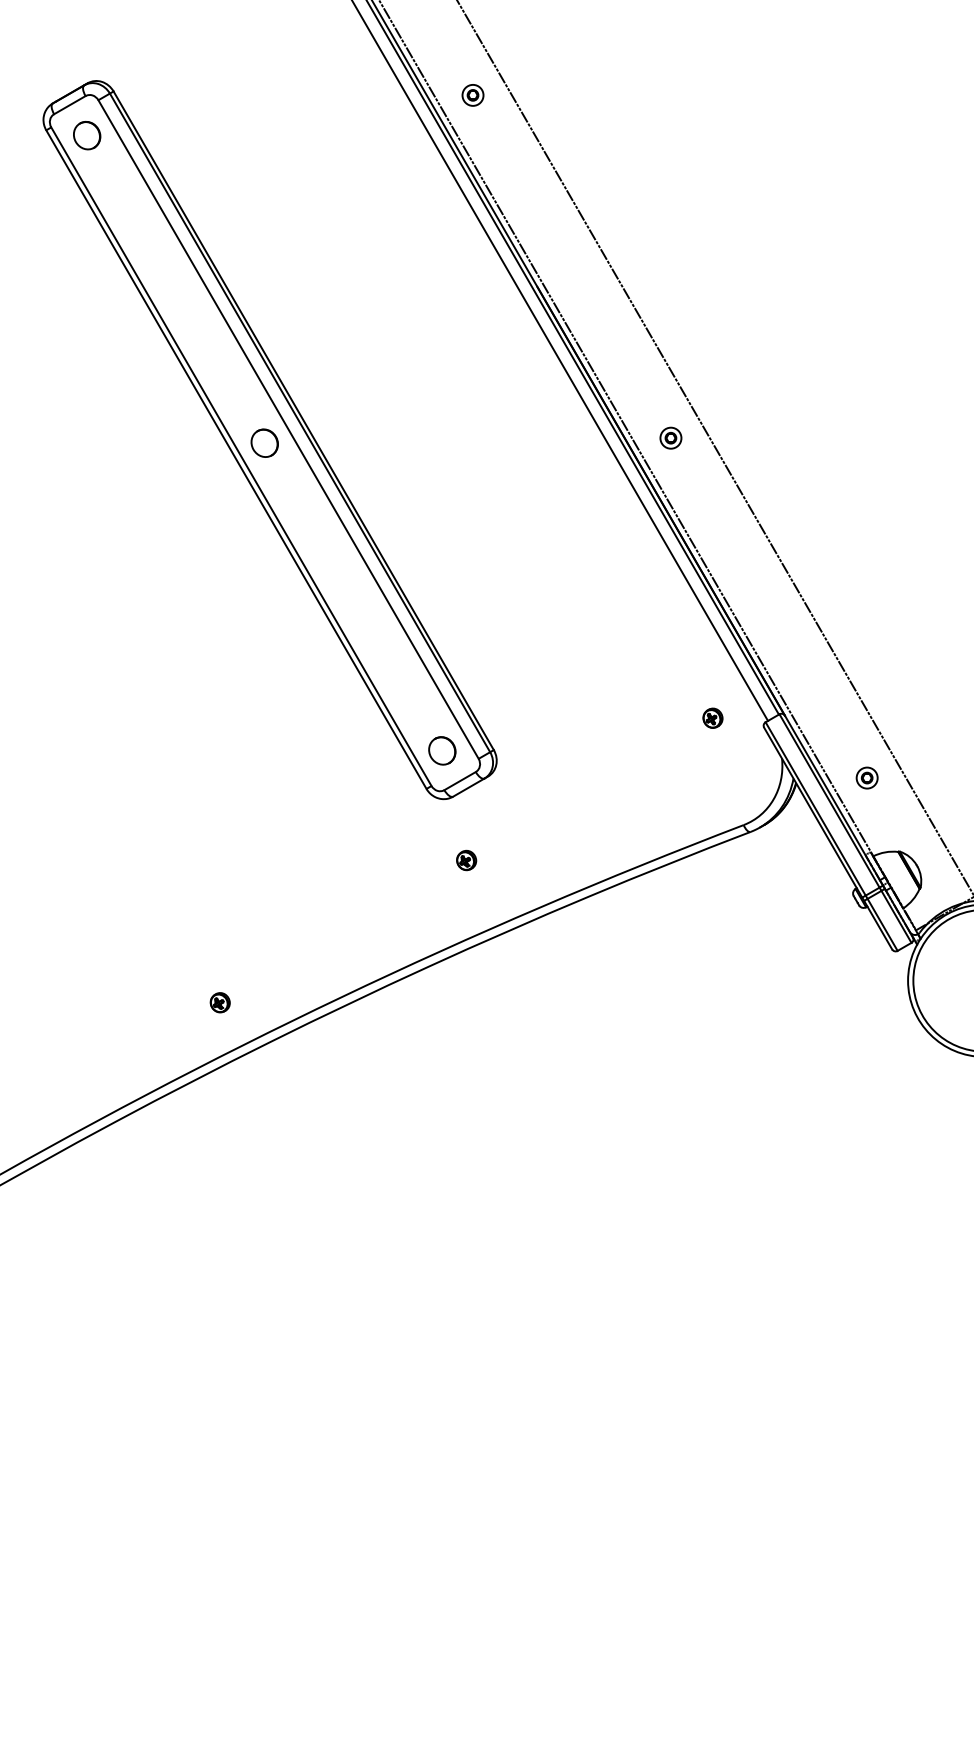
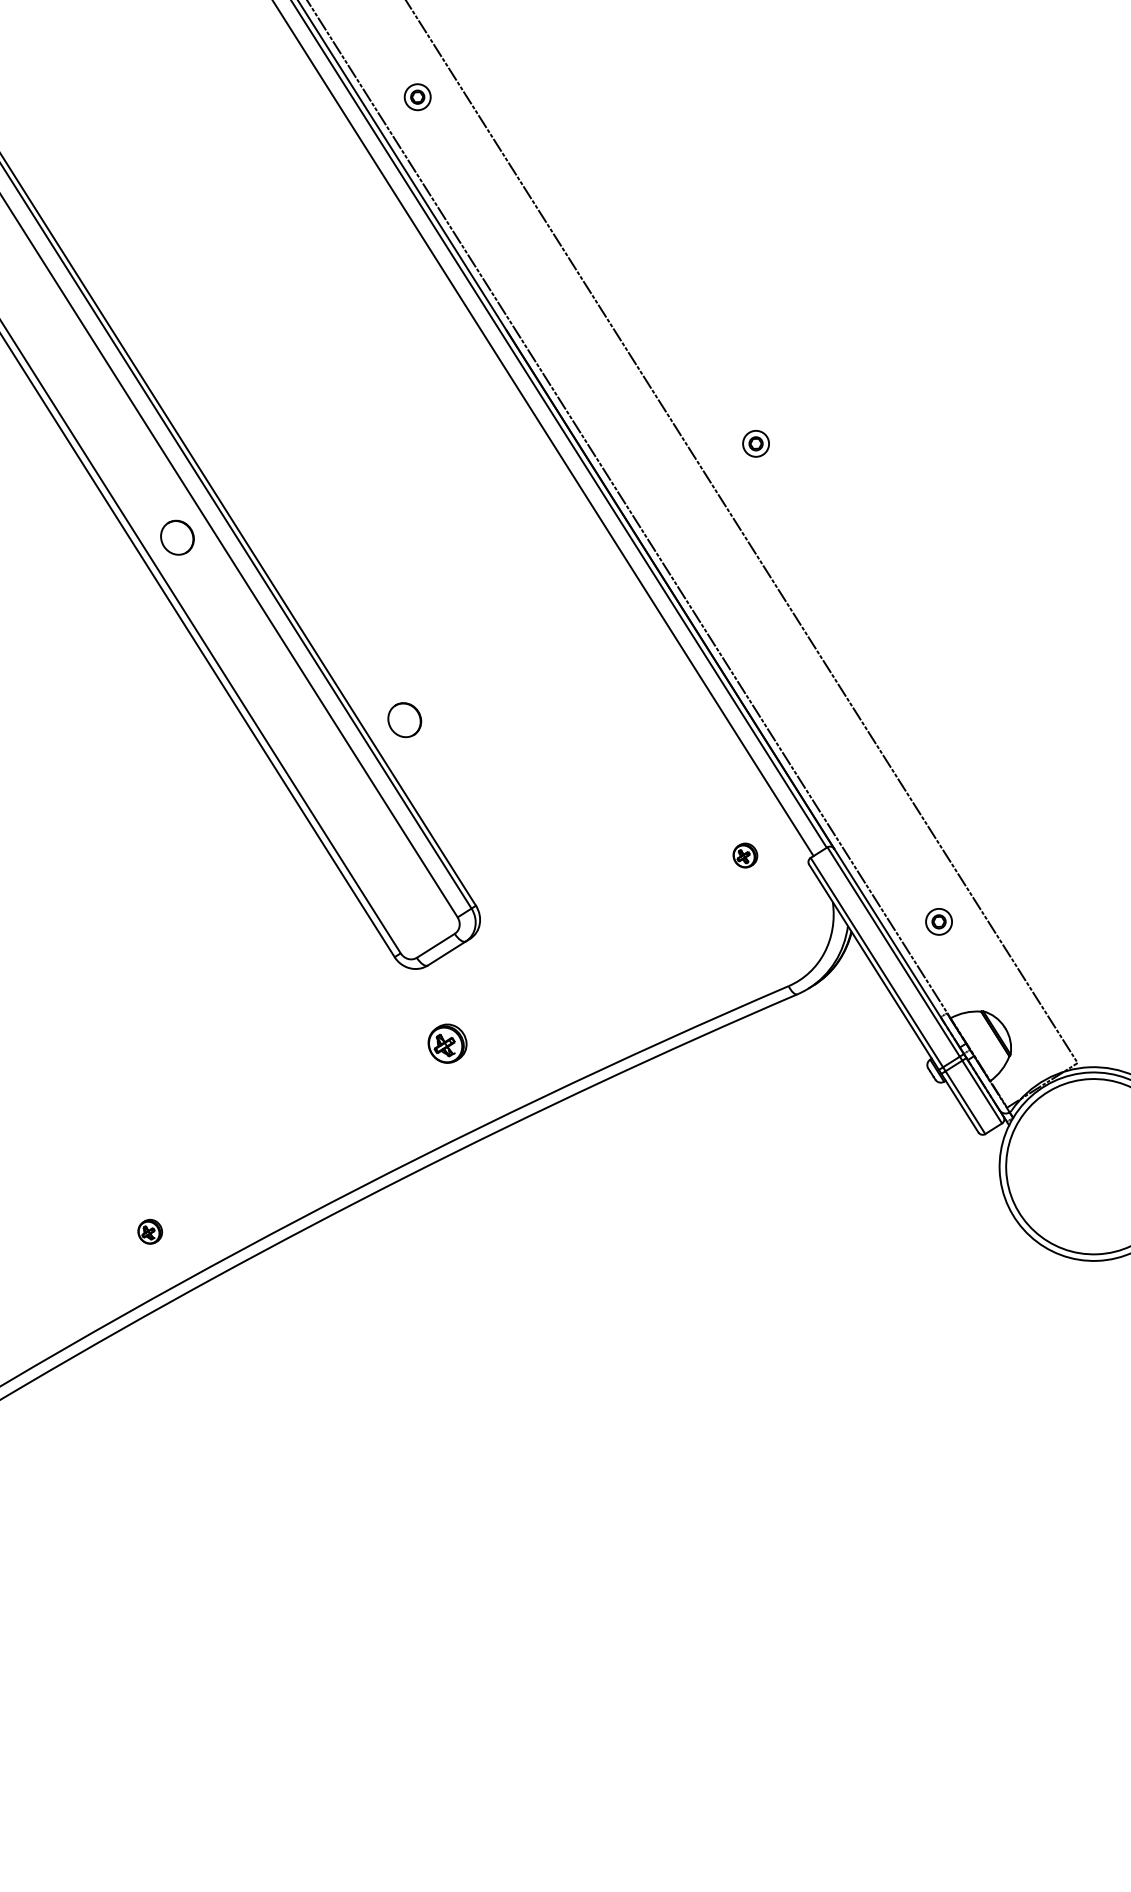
part: (670, 437) -> (755, 442), moved
part: (442, 750) -> (404, 719), moved
part: (466, 860) -> (447, 1043), size x1.6

